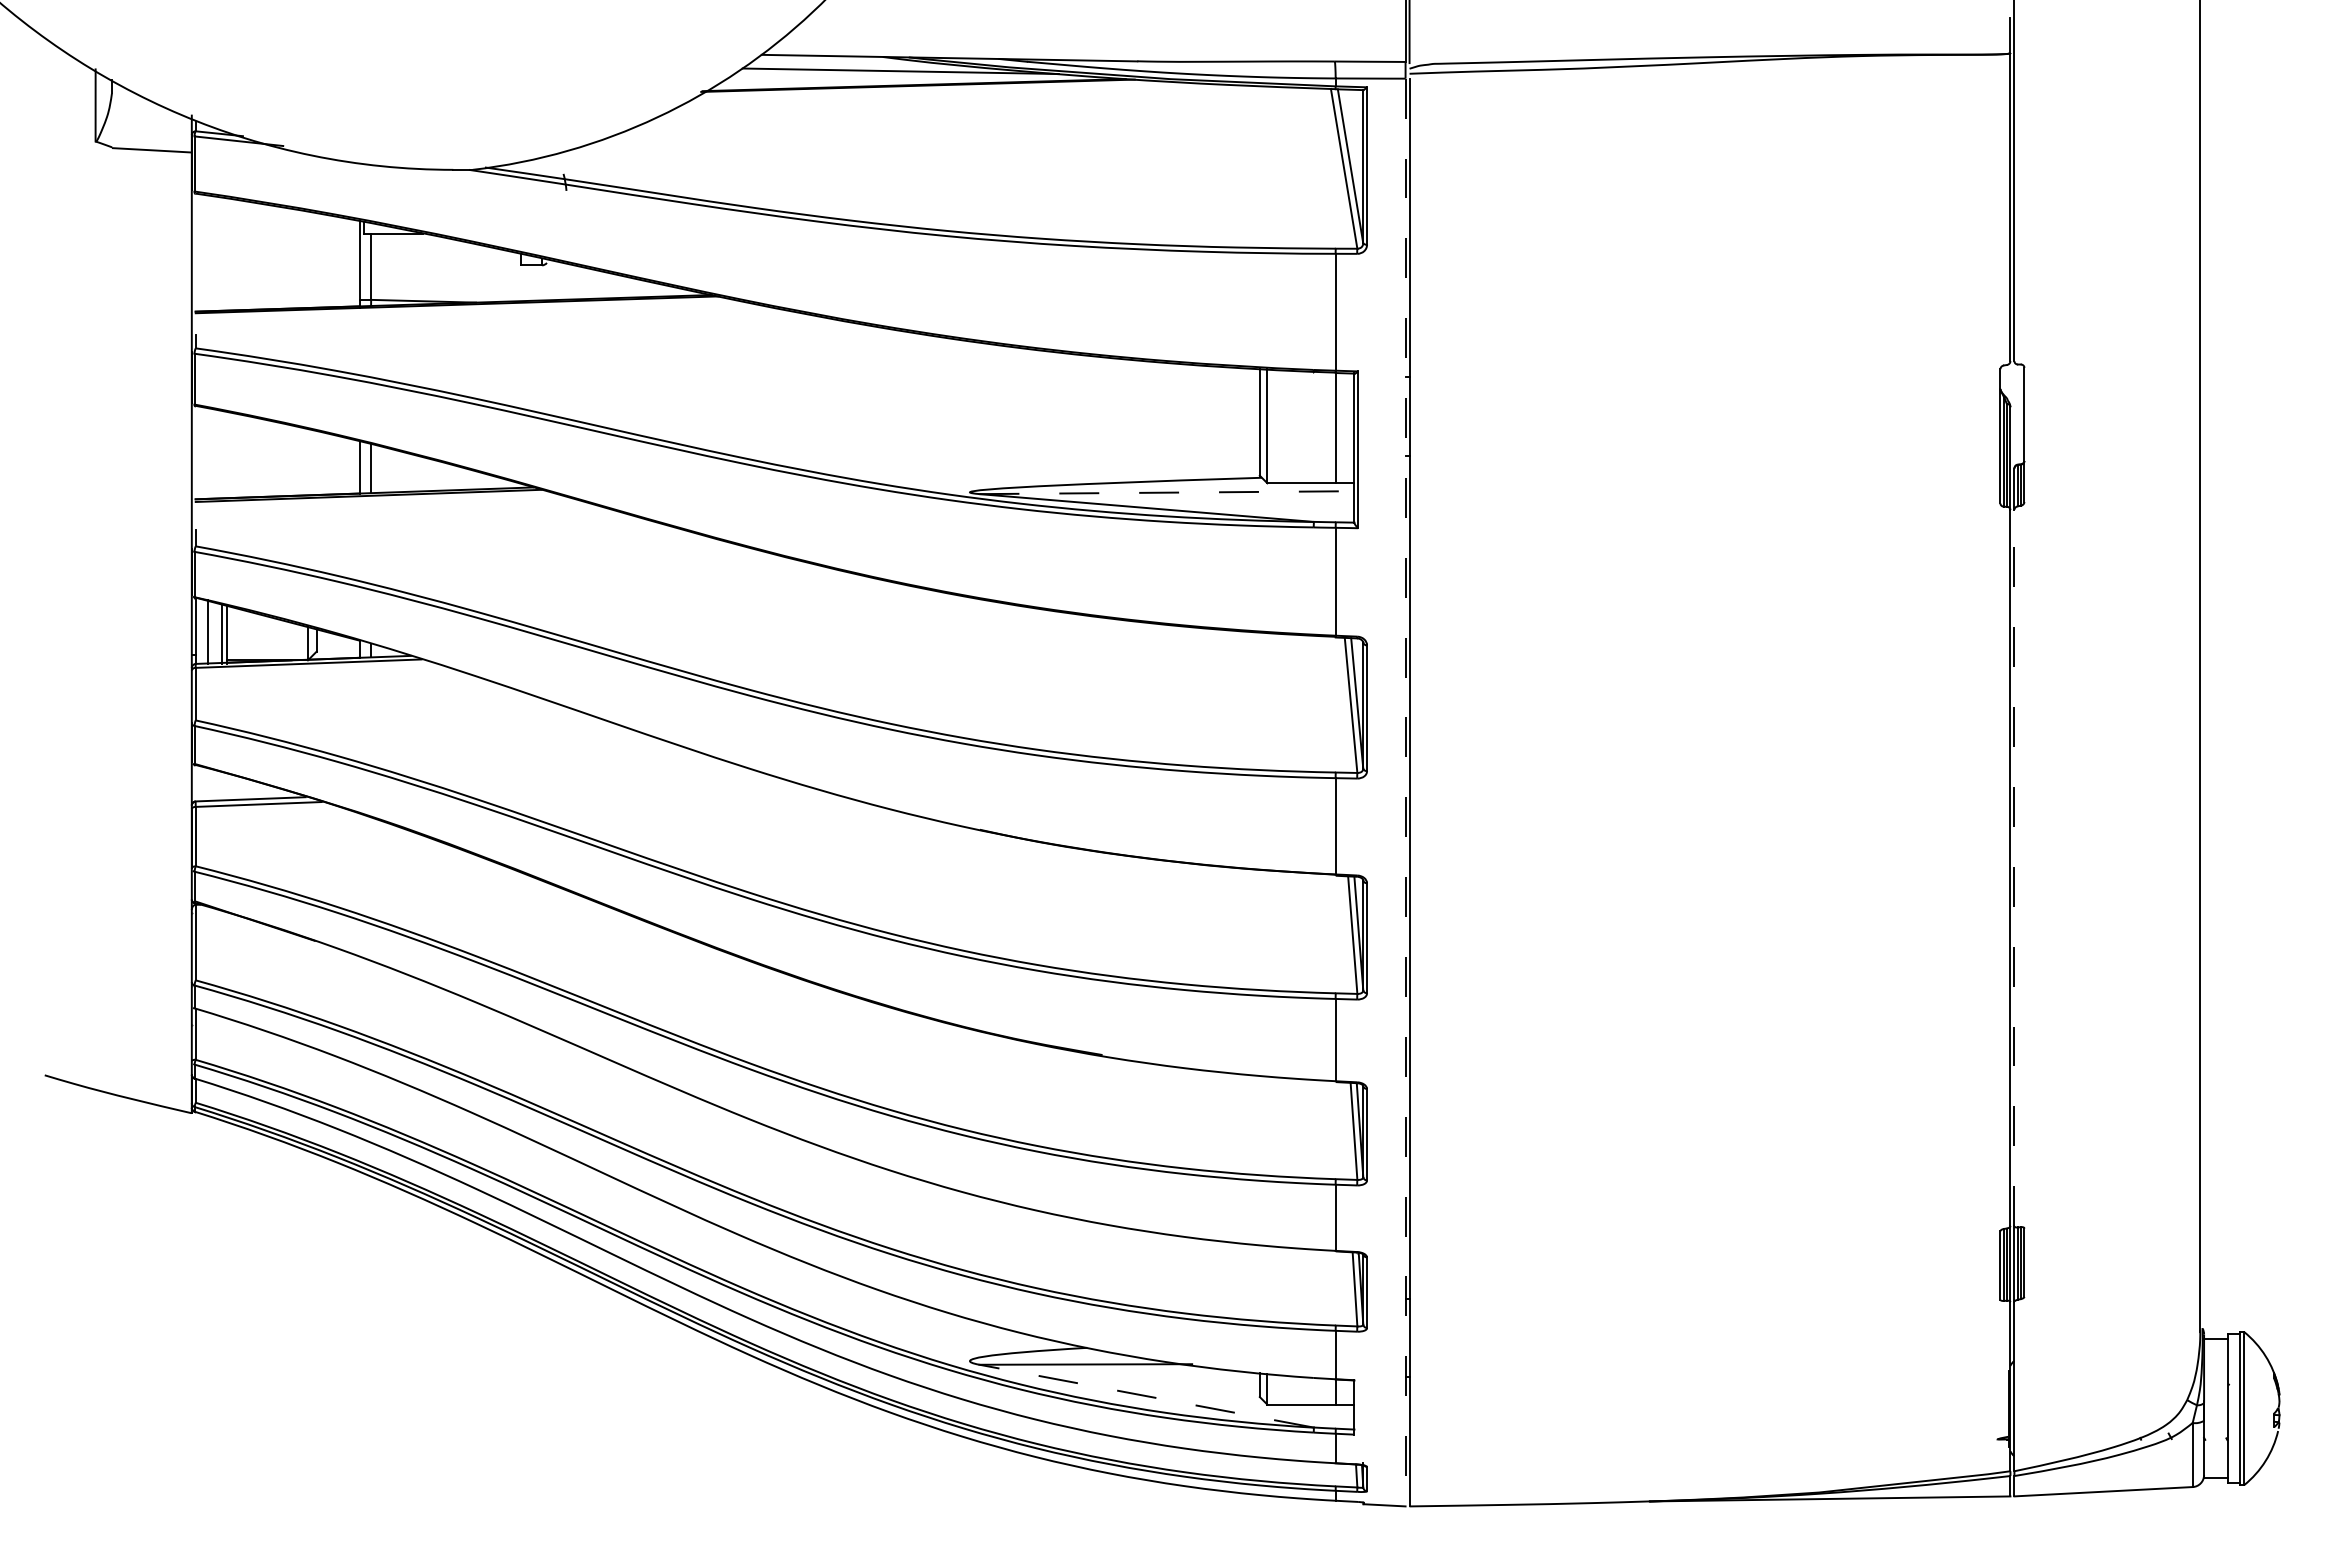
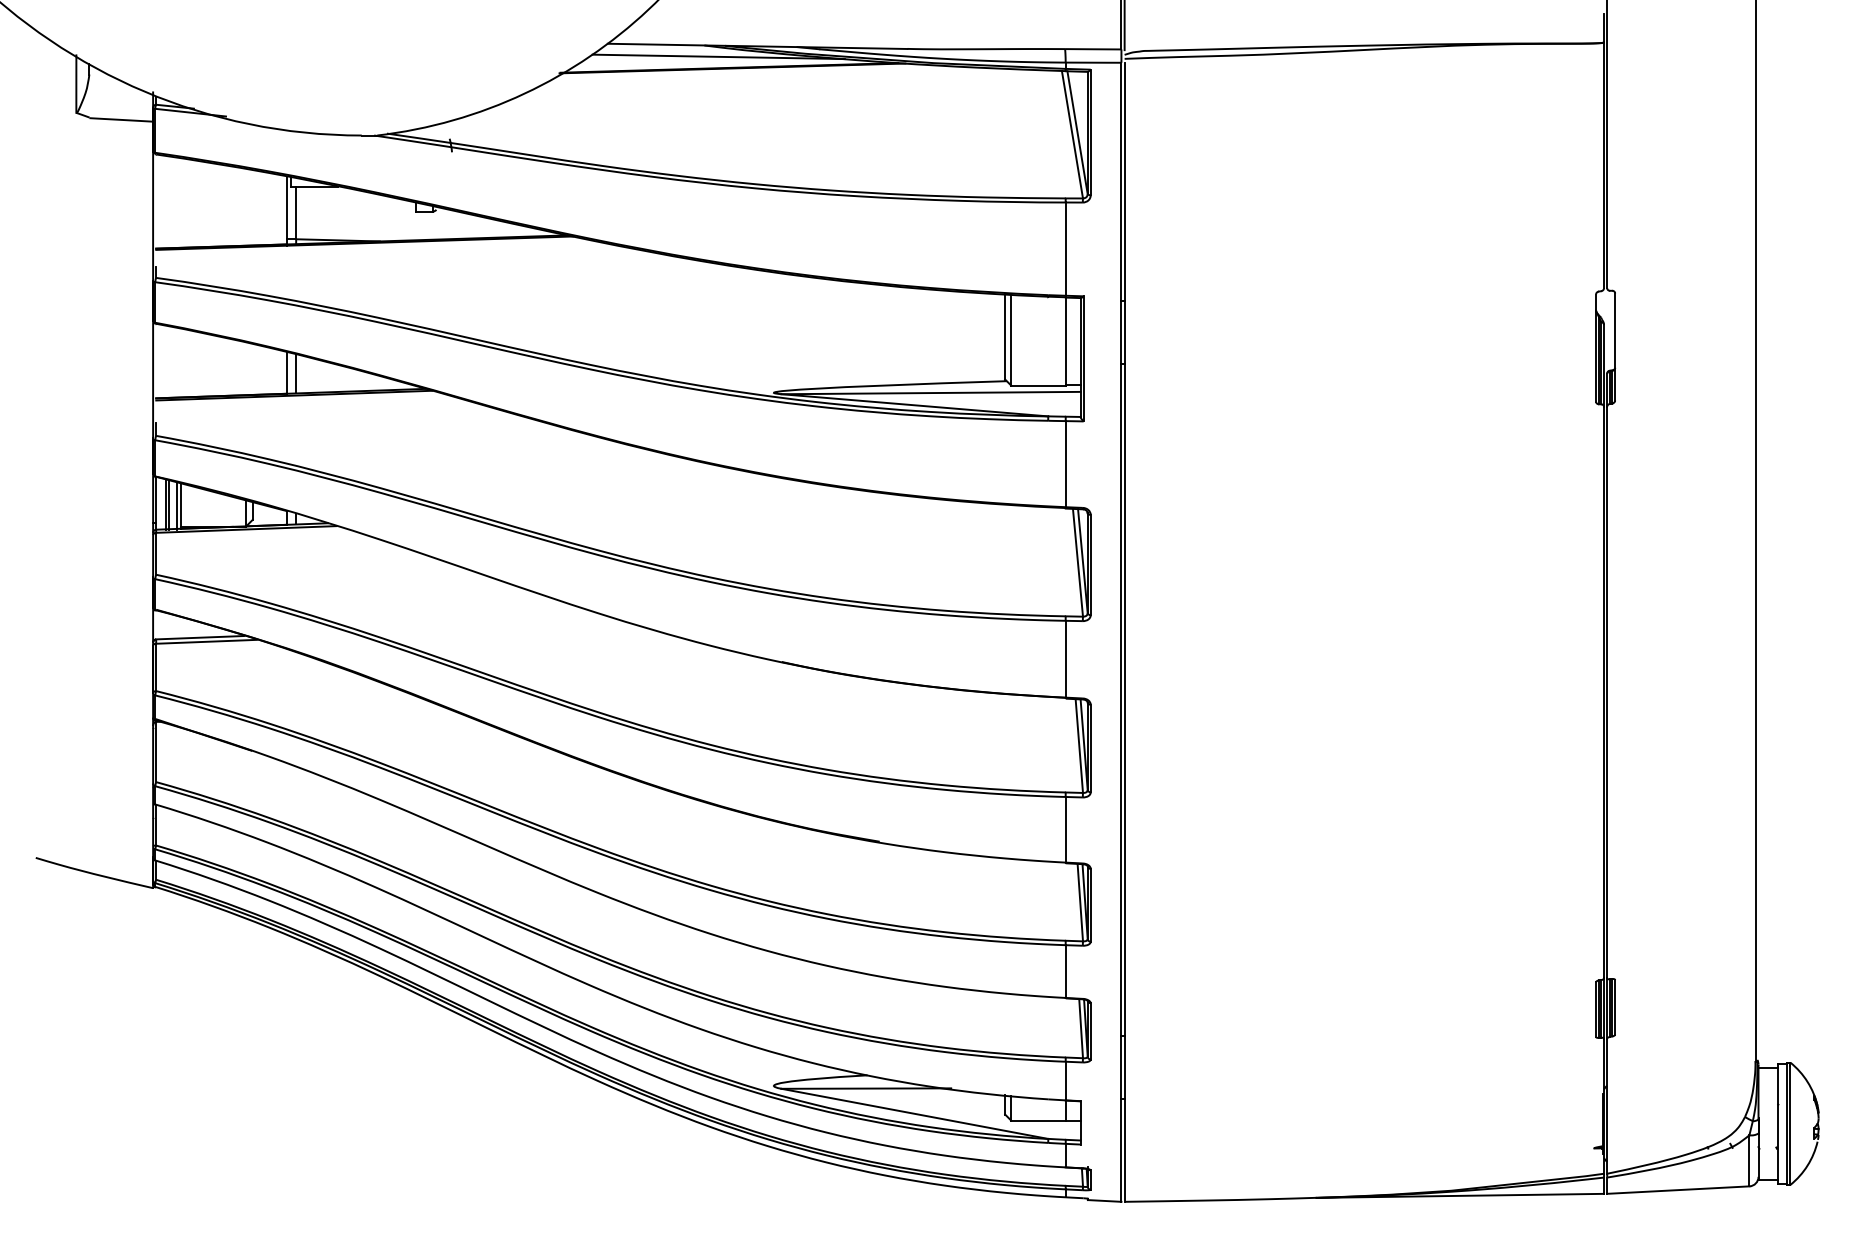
line: (1167, 492) -> (931, 392), dashed -> solid
line: (211, 632) -> (168, 504), added
line: (1405, 792) -> (1121, 632), dashed -> solid
line: (2014, 867) -> (1607, 692), dashed -> solid
line: (1146, 1396) -> (914, 1114), dashed -> solid

